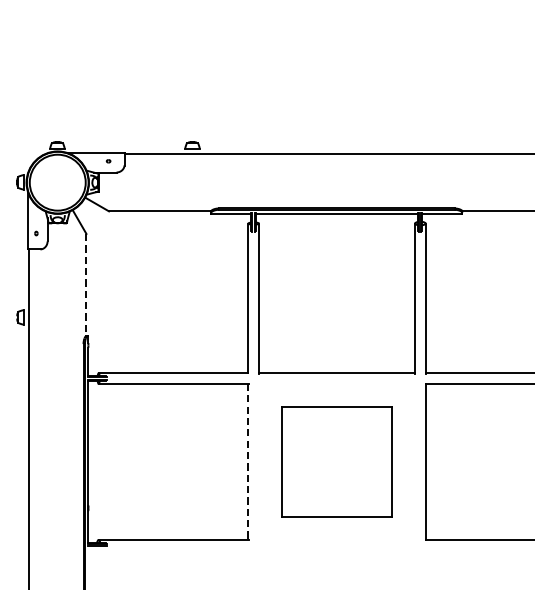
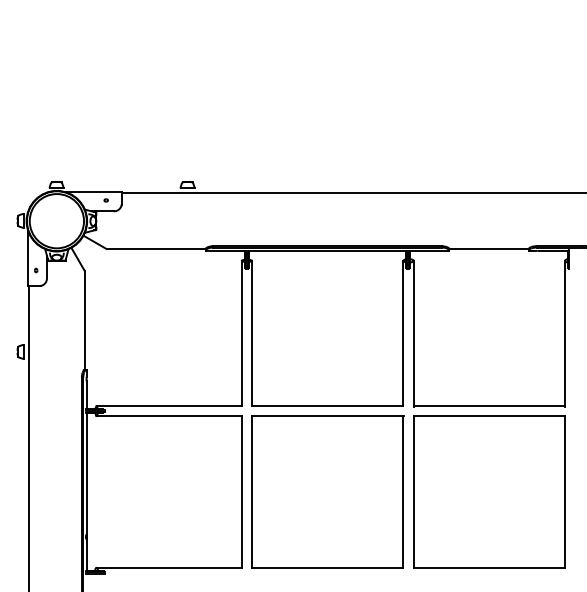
line: (86, 285) -> (84, 320), dashed -> solid
part: (336, 461) -> (327, 491), size x1.43
line: (248, 462) -> (241, 492), dashed -> solid

